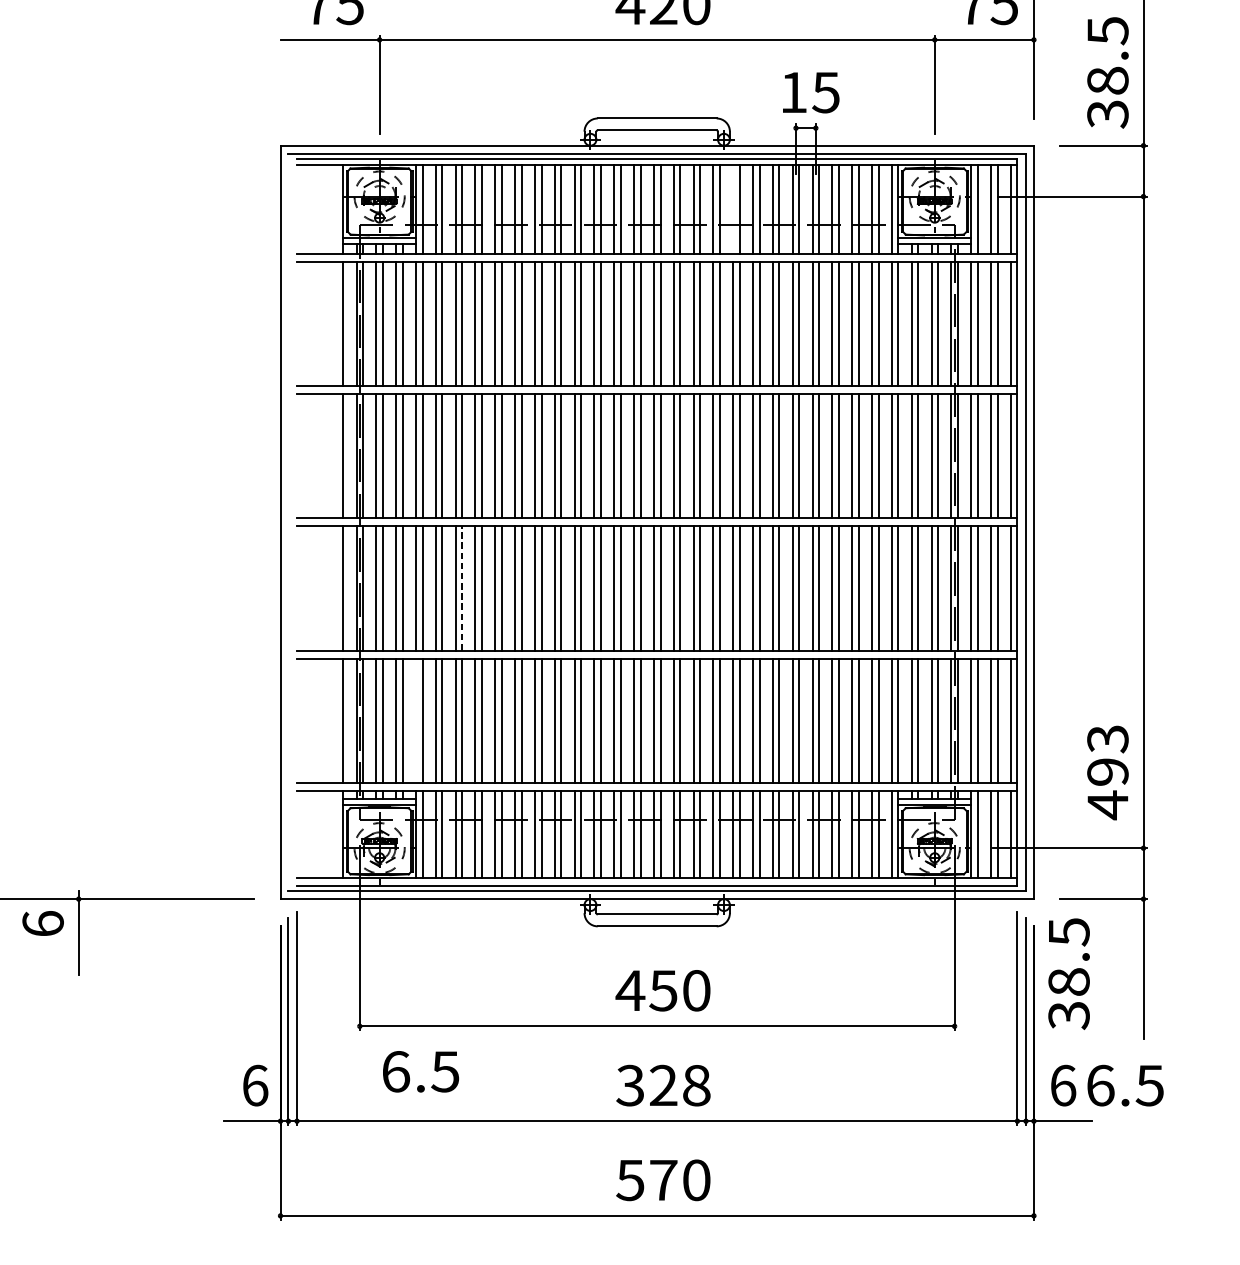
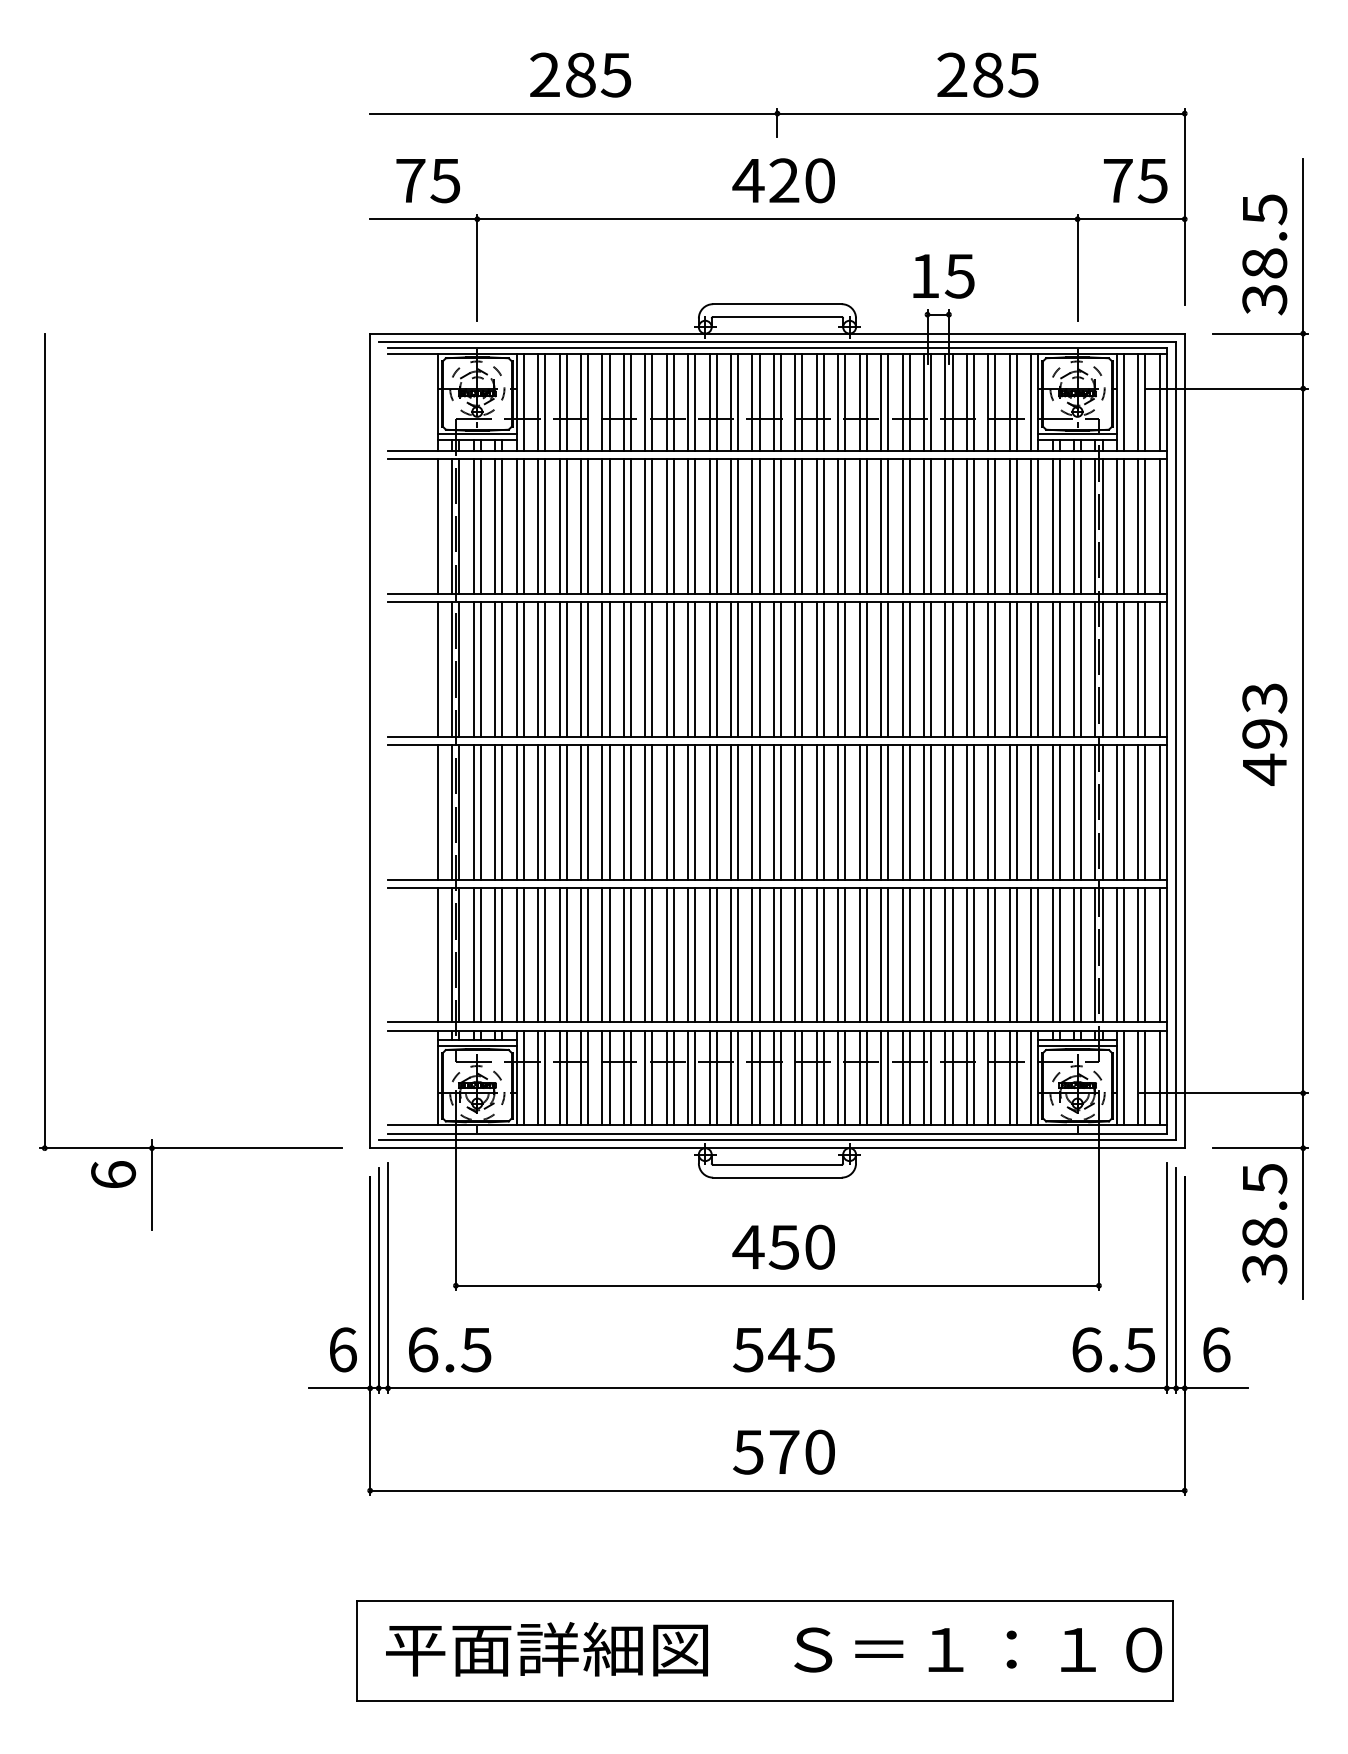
line: (733, 209) -> (859, 402), added
line: (462, 587) -> (566, 811), dashed -> solid
line: (415, 720) -> (516, 955), added
text: (1107, 772) -> (1264, 734), moved
text: (1068, 974) -> (1264, 1224), moved
text: (421, 1071) -> (450, 1349), moved
text: (663, 1085) -> (784, 1349), 328 -> 545
text: (1125, 1085) -> (1113, 1349), moved

